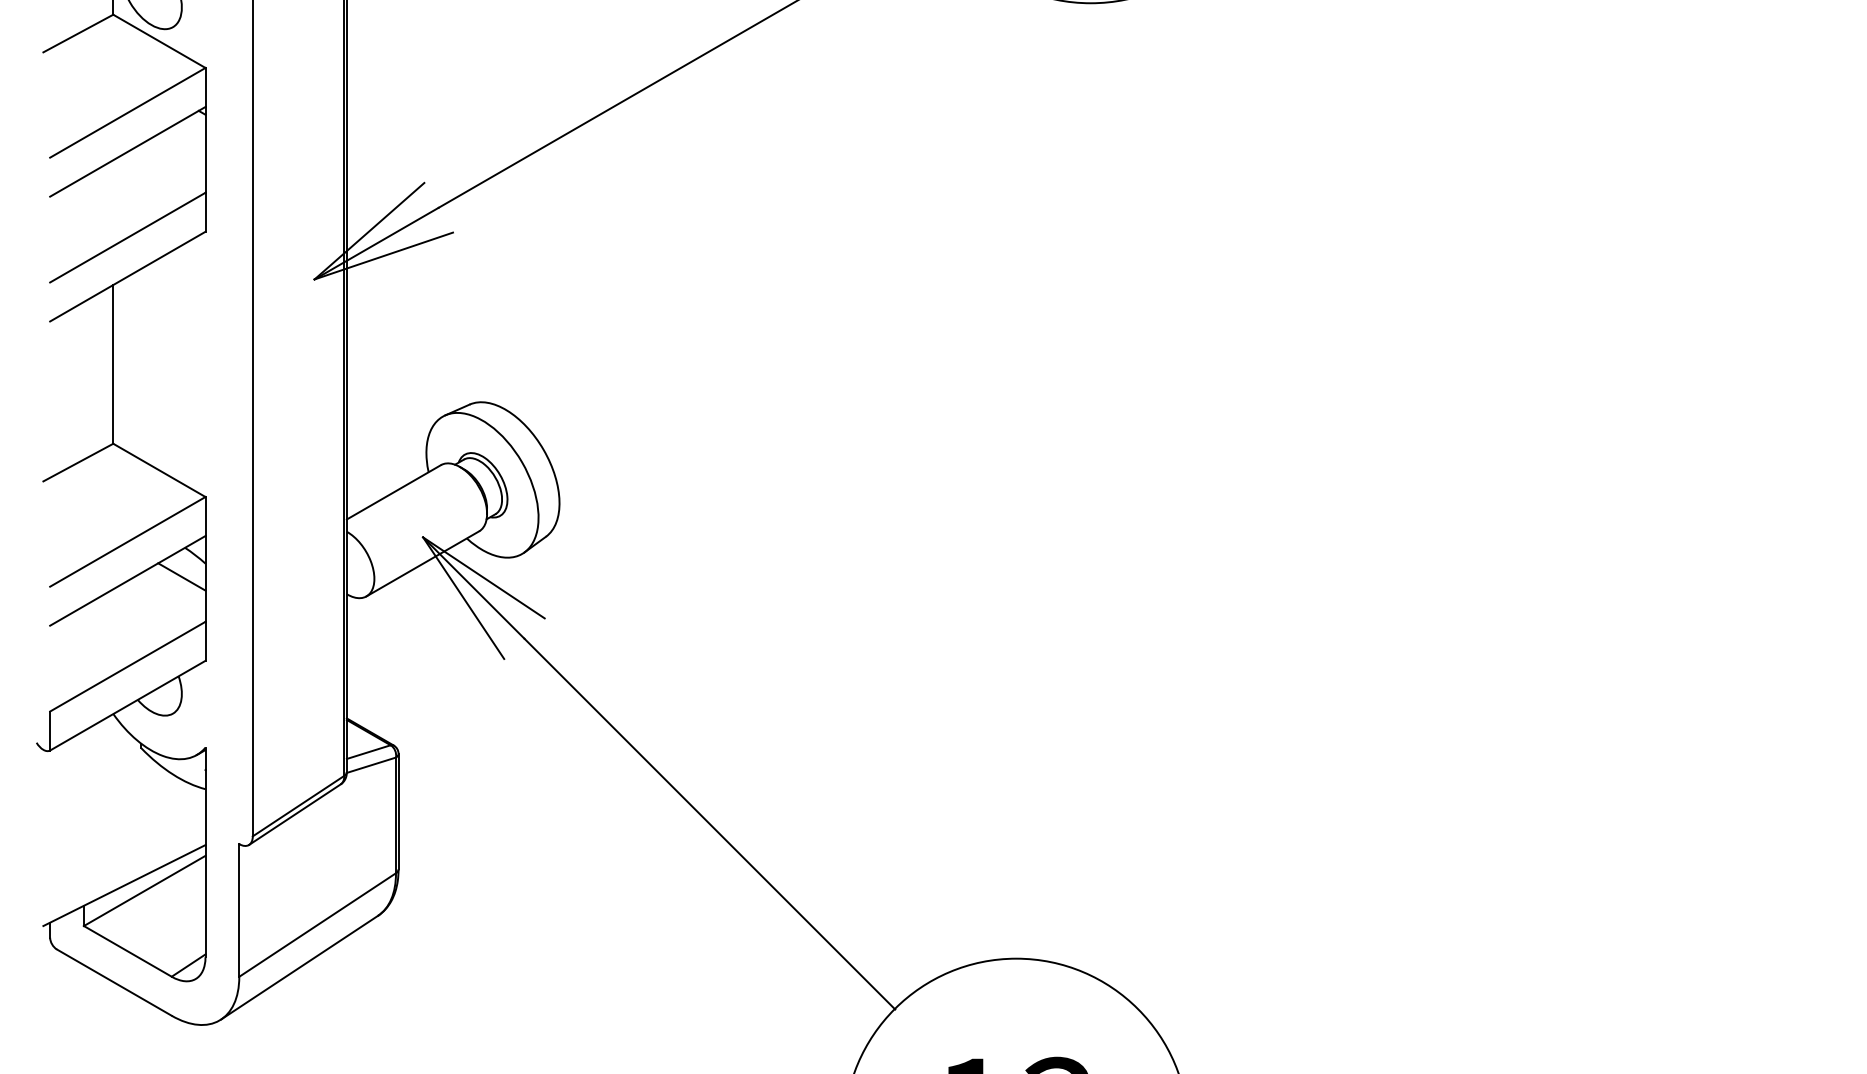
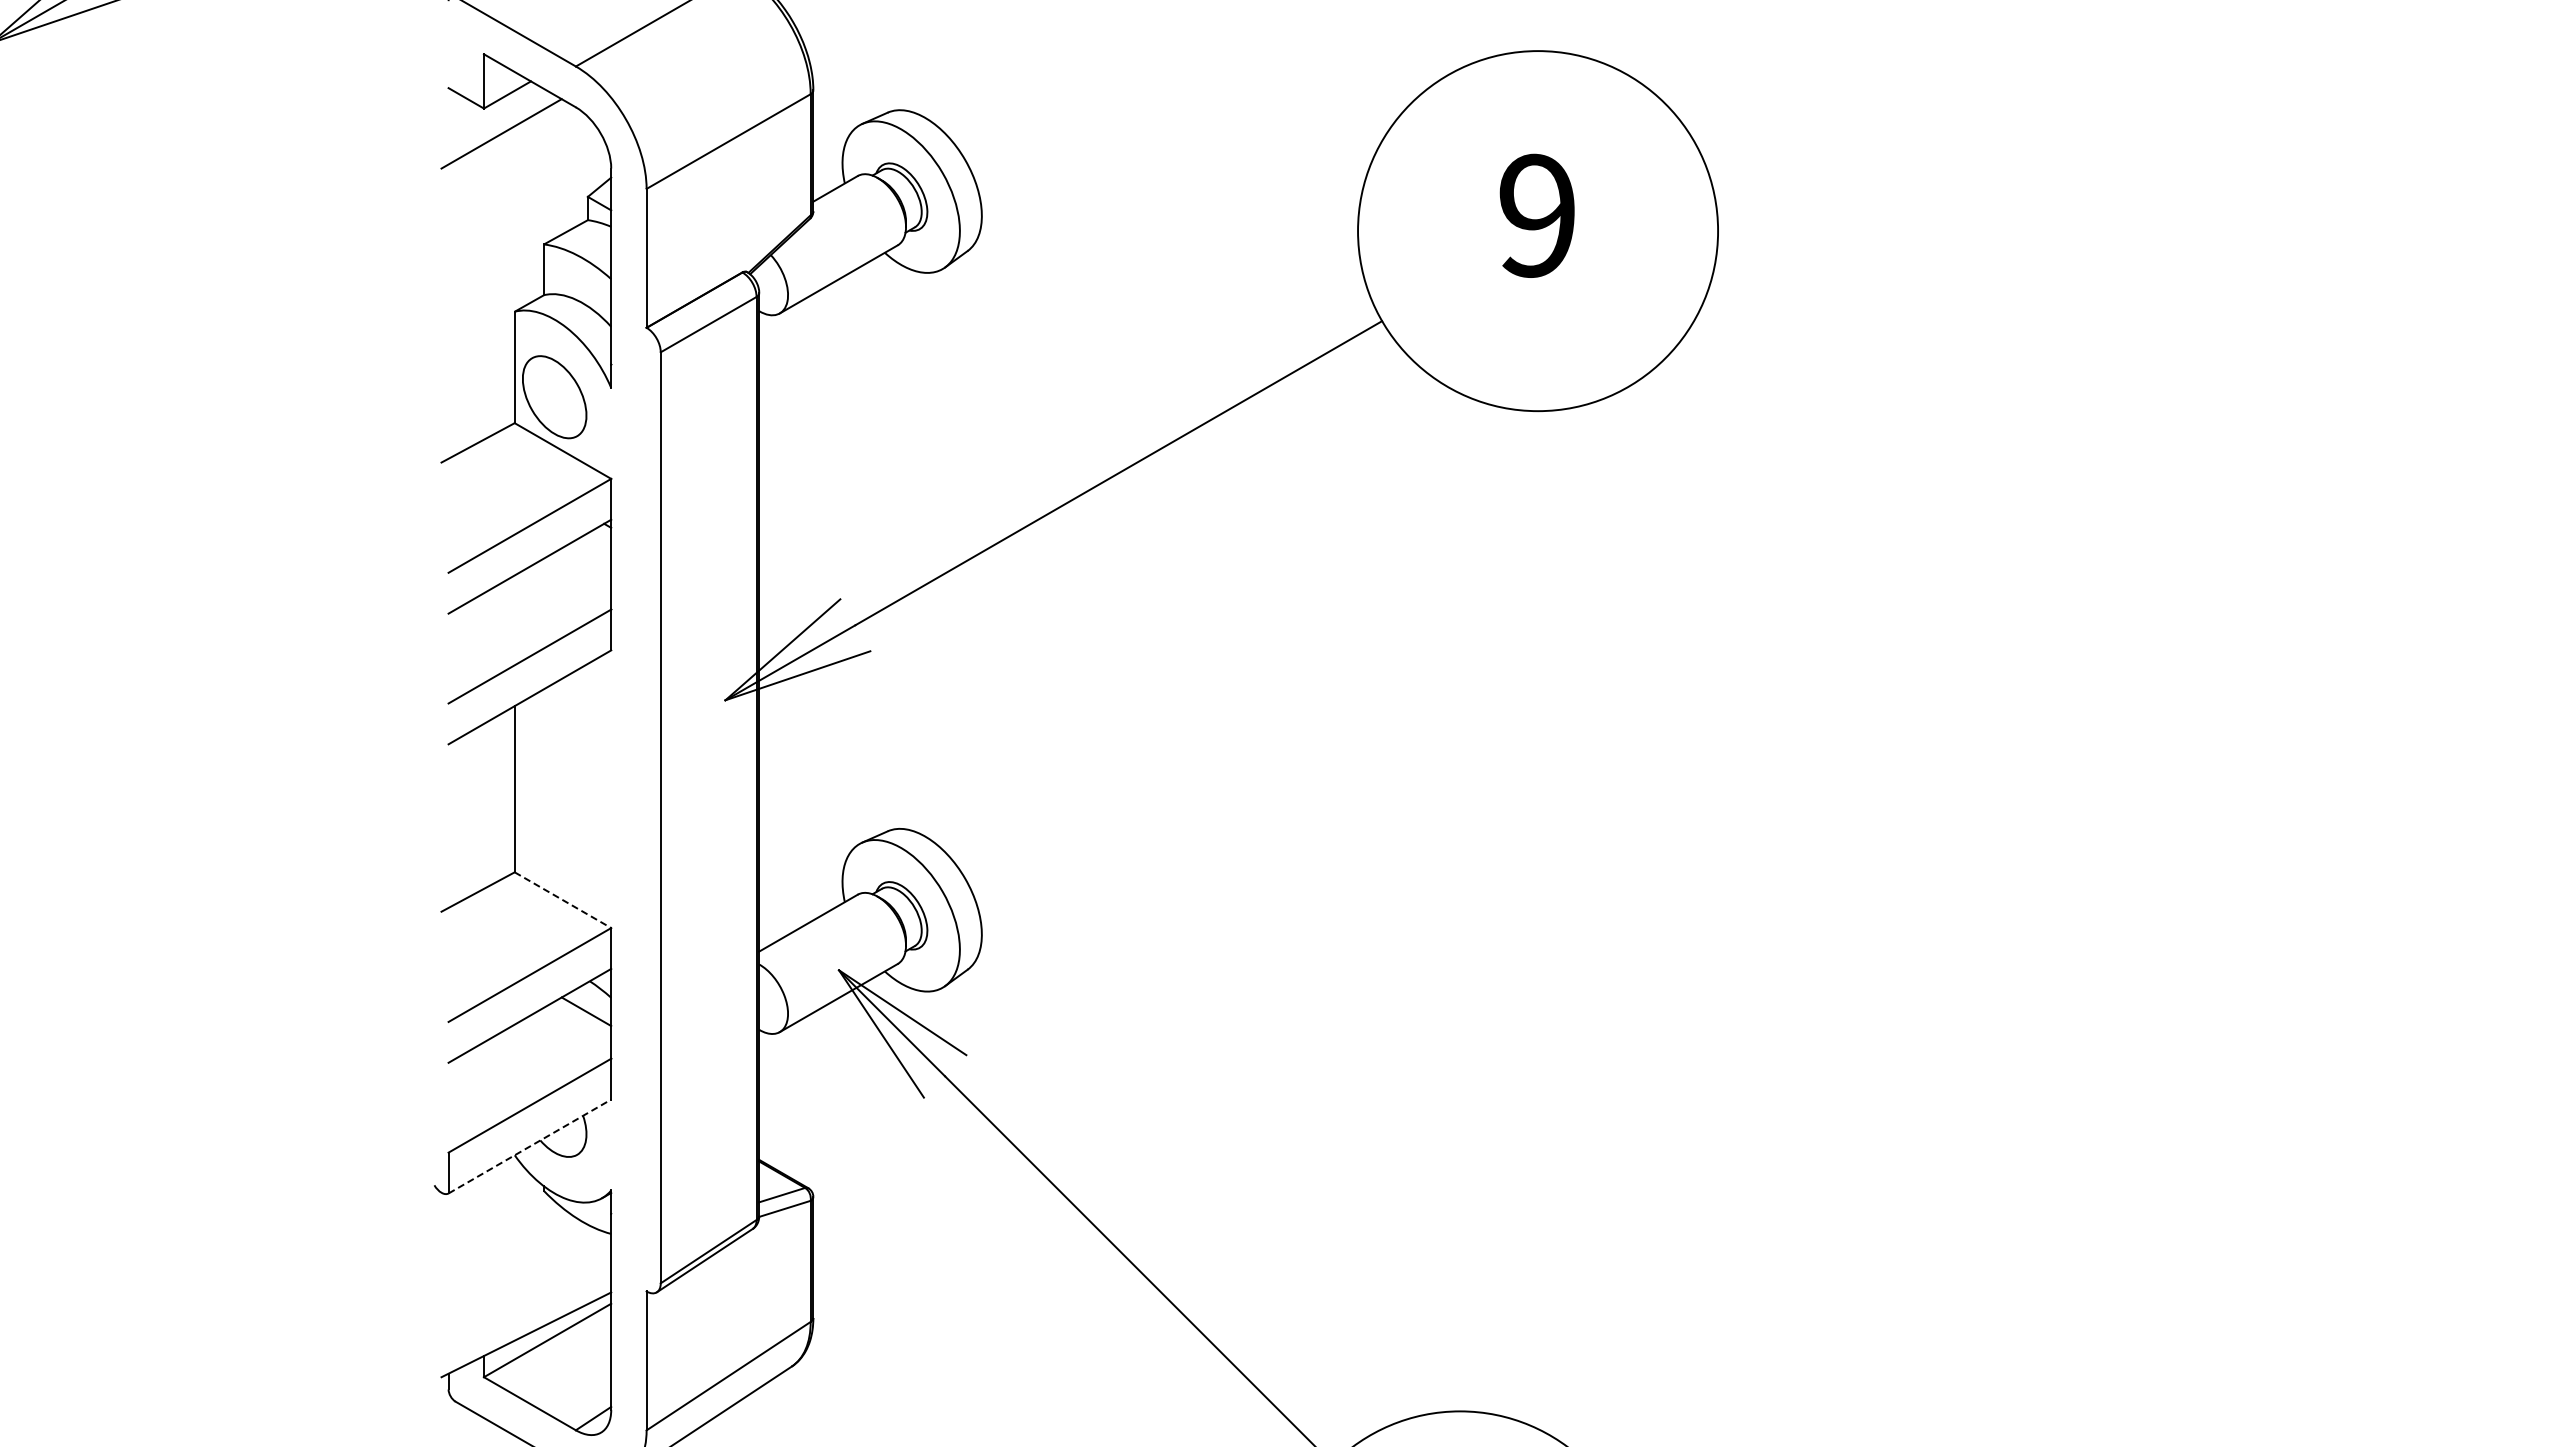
line: (158, 470) -> (562, 900), solid -> dashed
line: (127, 705) -> (529, 1146), solid -> dashed

